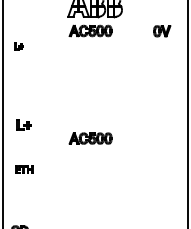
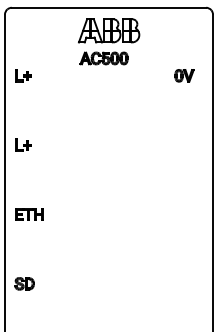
part: (162, 31) -> (184, 75), moved
part: (19, 46) -> (23, 75), size x1.67
part: (24, 124) -> (23, 144), moved
part: (90, 138) -> (103, 179), removed
part: (24, 169) -> (29, 214), size x1.43

